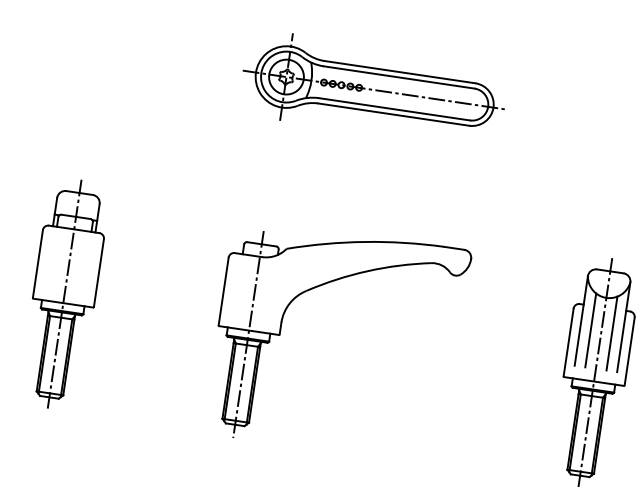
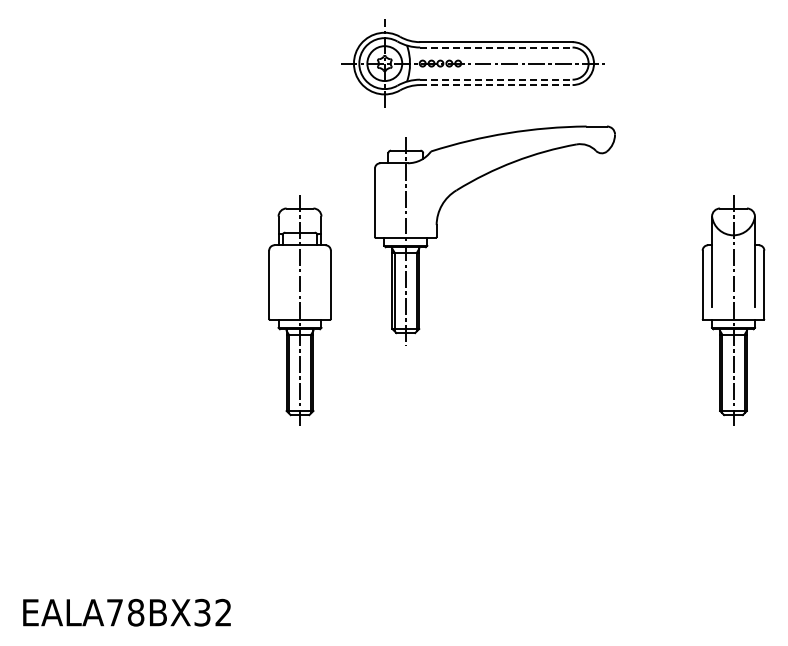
line: (399, 77) -> (496, 47), solid -> dashed
line: (394, 109) -> (496, 79), solid -> dashed
line: (393, 115) -> (496, 85), solid -> dashed
part: (315, 288) -> (465, 186), moved
part: (64, 293) -> (299, 310), moved
line: (590, 330) -> (722, 269), removed
line: (612, 333) -> (744, 269), removed

